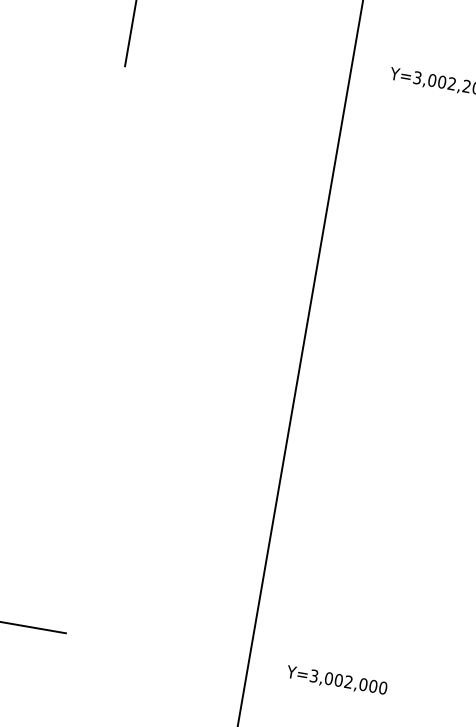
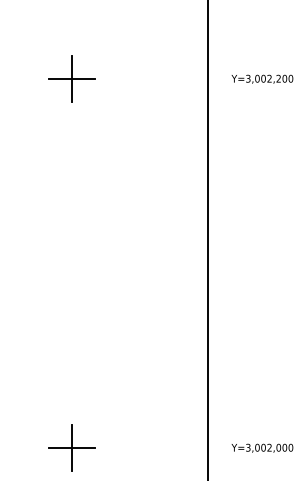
line: (130, 27) -> (71, 78), added
line: (27, 626) -> (71, 447), added

